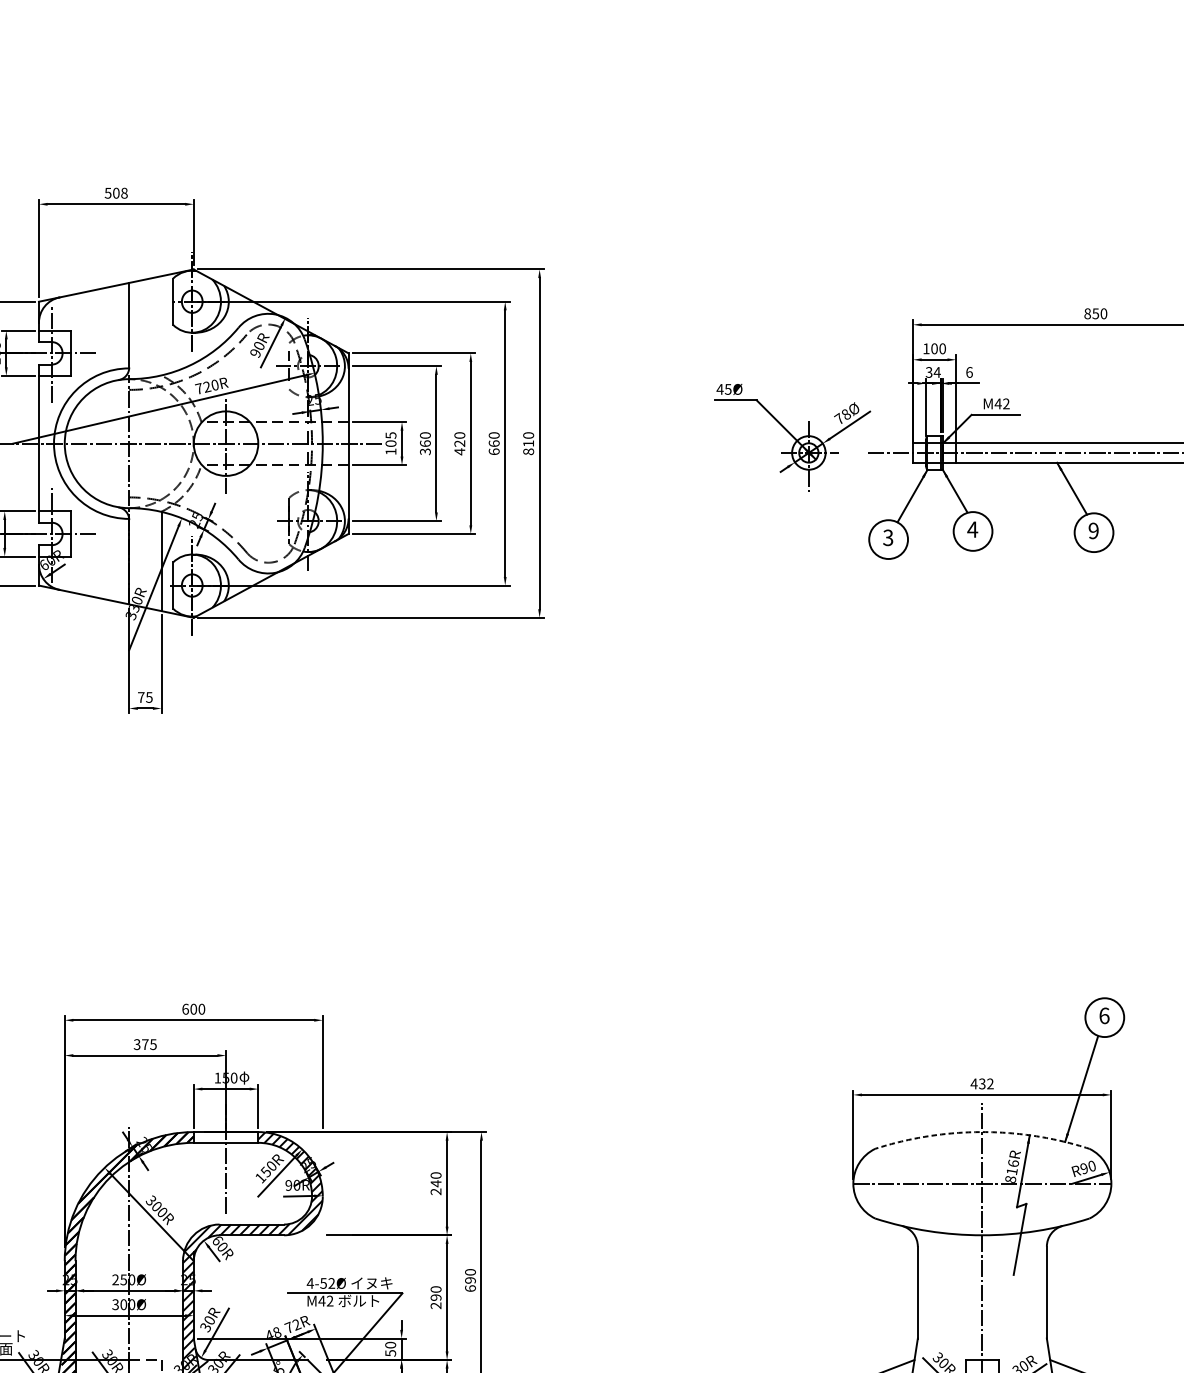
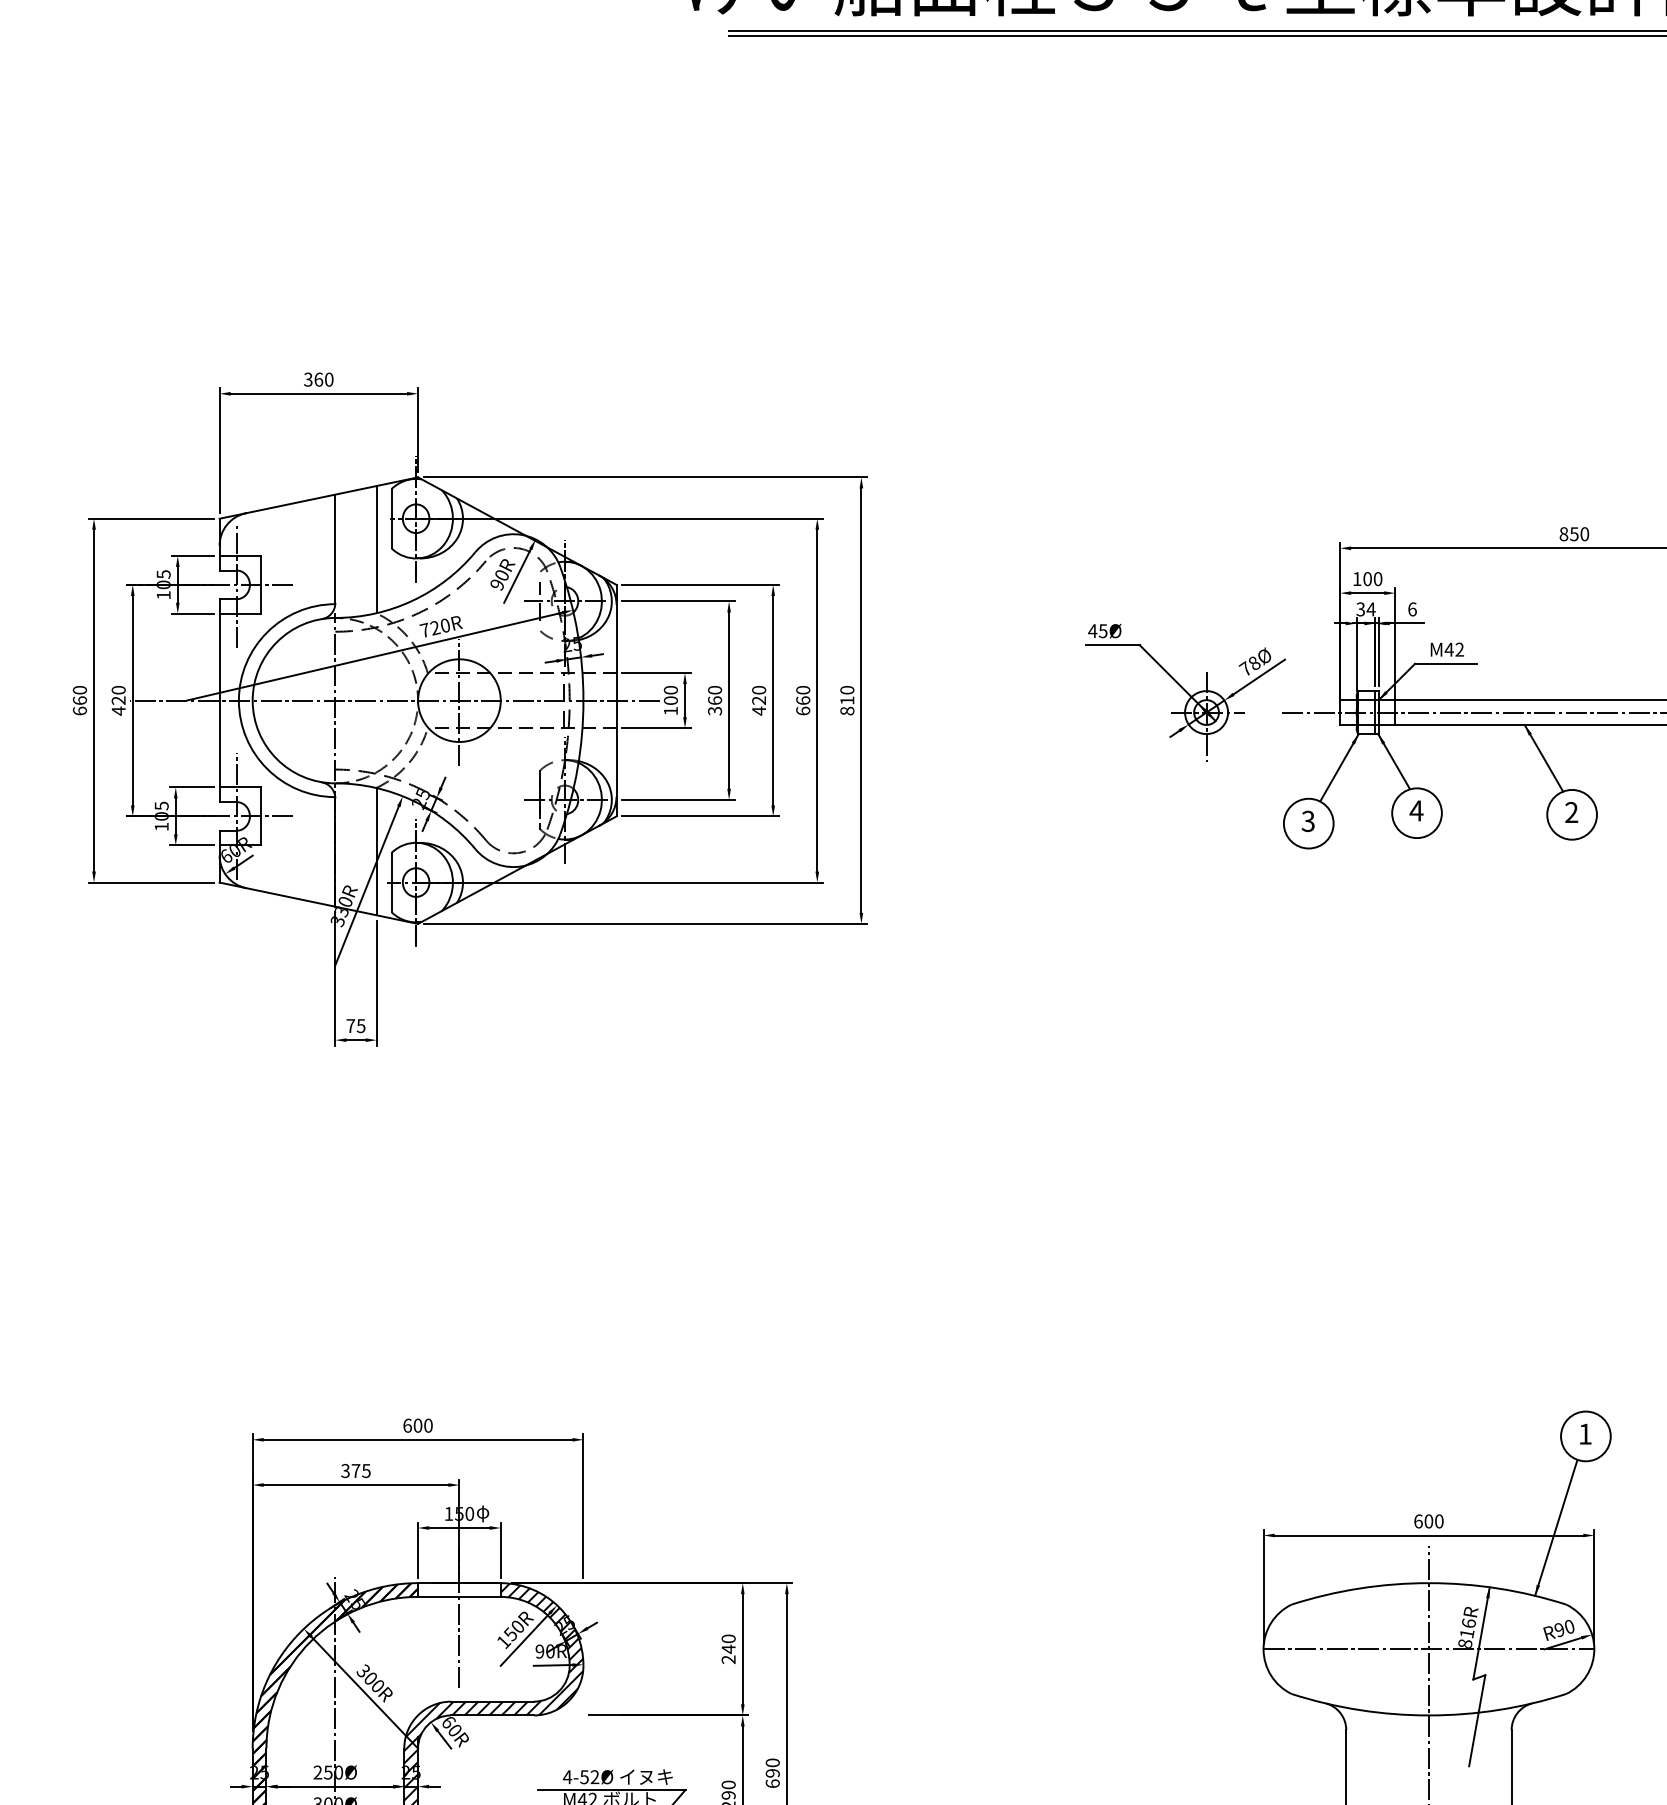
text: (116, 193) -> (318, 379), 508 -> 360
line: (161, 325) -> (376, 549), added
text: (390, 435) -> (670, 690), 105 -> 100
text: (1093, 530) -> (1571, 812), 9 -> 2
text: (1104, 1015) -> (1585, 1433), 6 -> 1
text: (982, 1083) -> (1428, 1521), 432 -> 600
arc: (982, 1132) -> (1428, 1583), dashed -> solid

